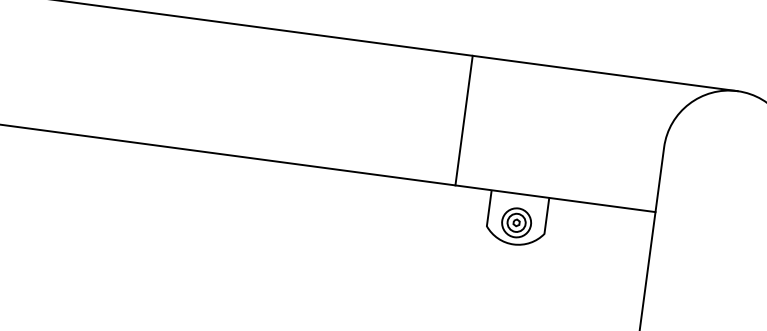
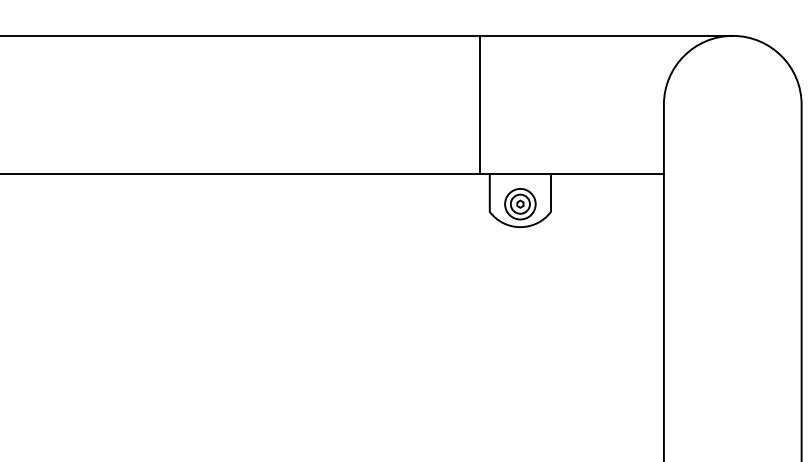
line: (464, 120) -> (480, 104), moved

